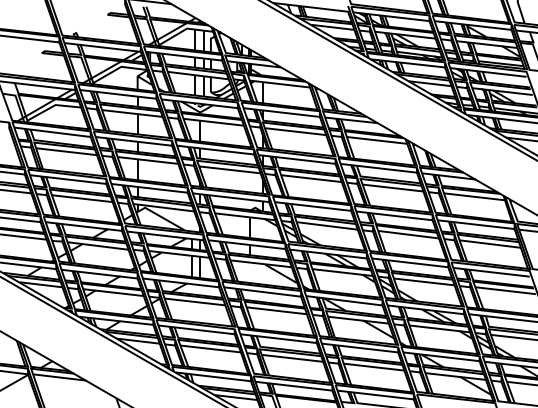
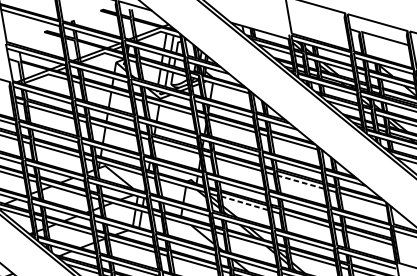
line: (392, 188) -> (300, 182), solid -> dashed
line: (327, 225) -> (245, 203), solid -> dashed

